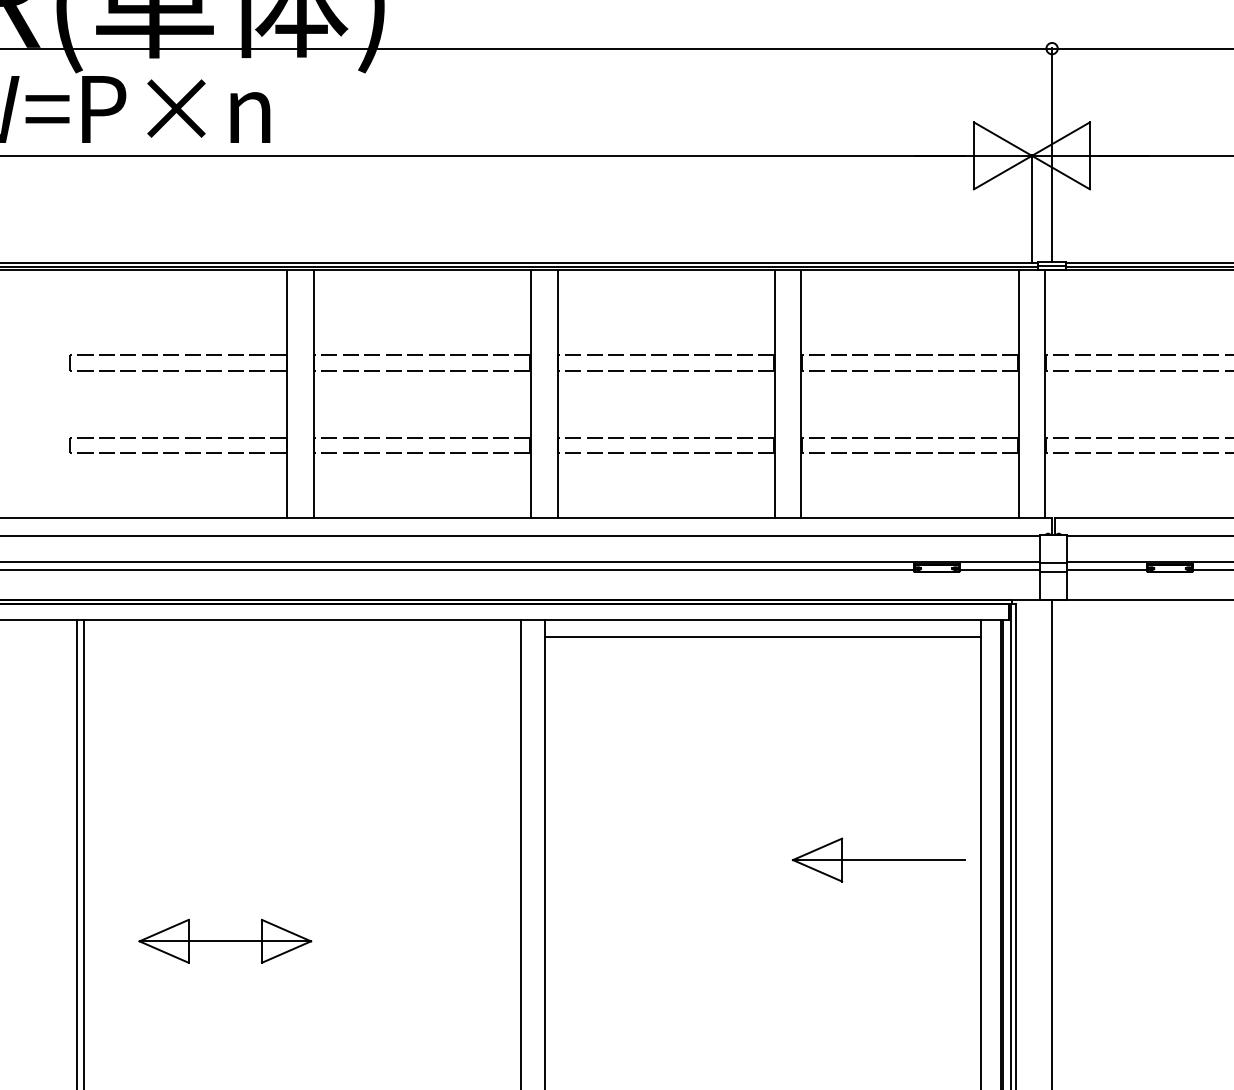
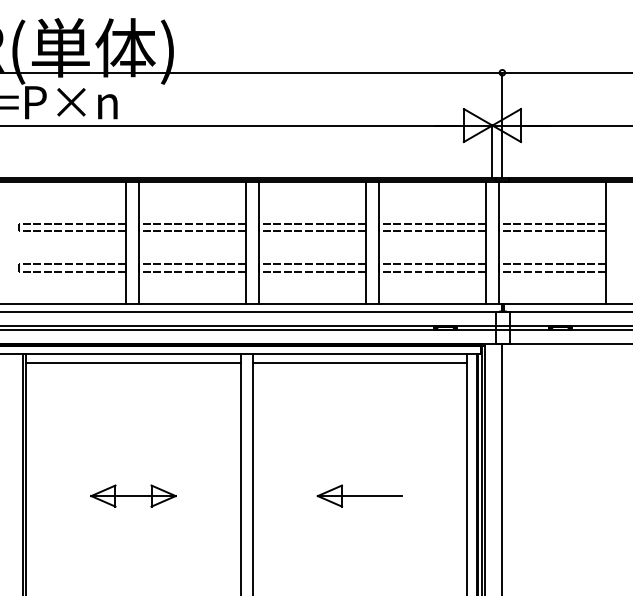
line: (302, 637) -> (133, 362), added
part: (877, 858) -> (359, 495), moved
part: (225, 940) -> (133, 495), moved

